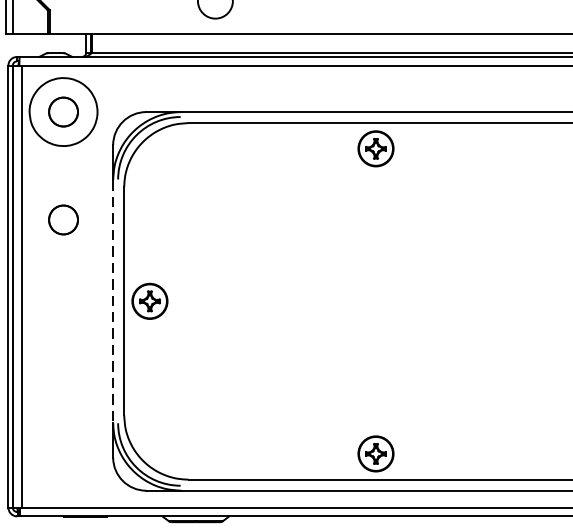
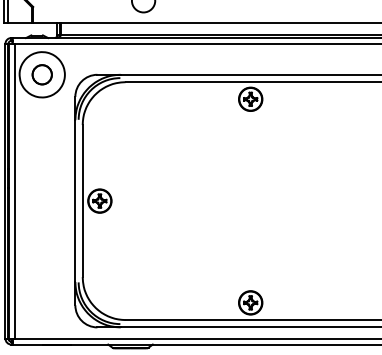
circle: (62, 219) -> (41, 146), removed
line: (113, 301) -> (75, 201), dashed -> solid

